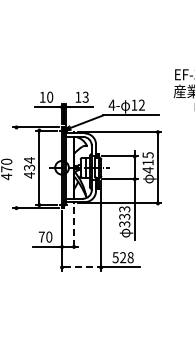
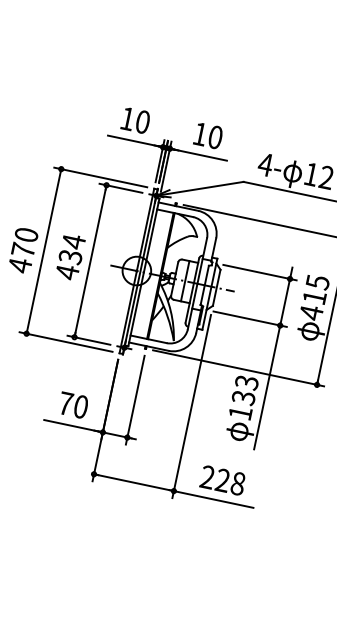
text: (85, 96) -> (215, 135), 13 -> 10
line: (16, 167) -> (44, 250), added
text: (124, 224) -> (239, 413), 333 -> 133
line: (74, 228) -> (136, 400), dashed -> solid
text: (115, 257) -> (207, 476), 528 -> 228
line: (81, 267) -> (133, 482), dashed -> solid

